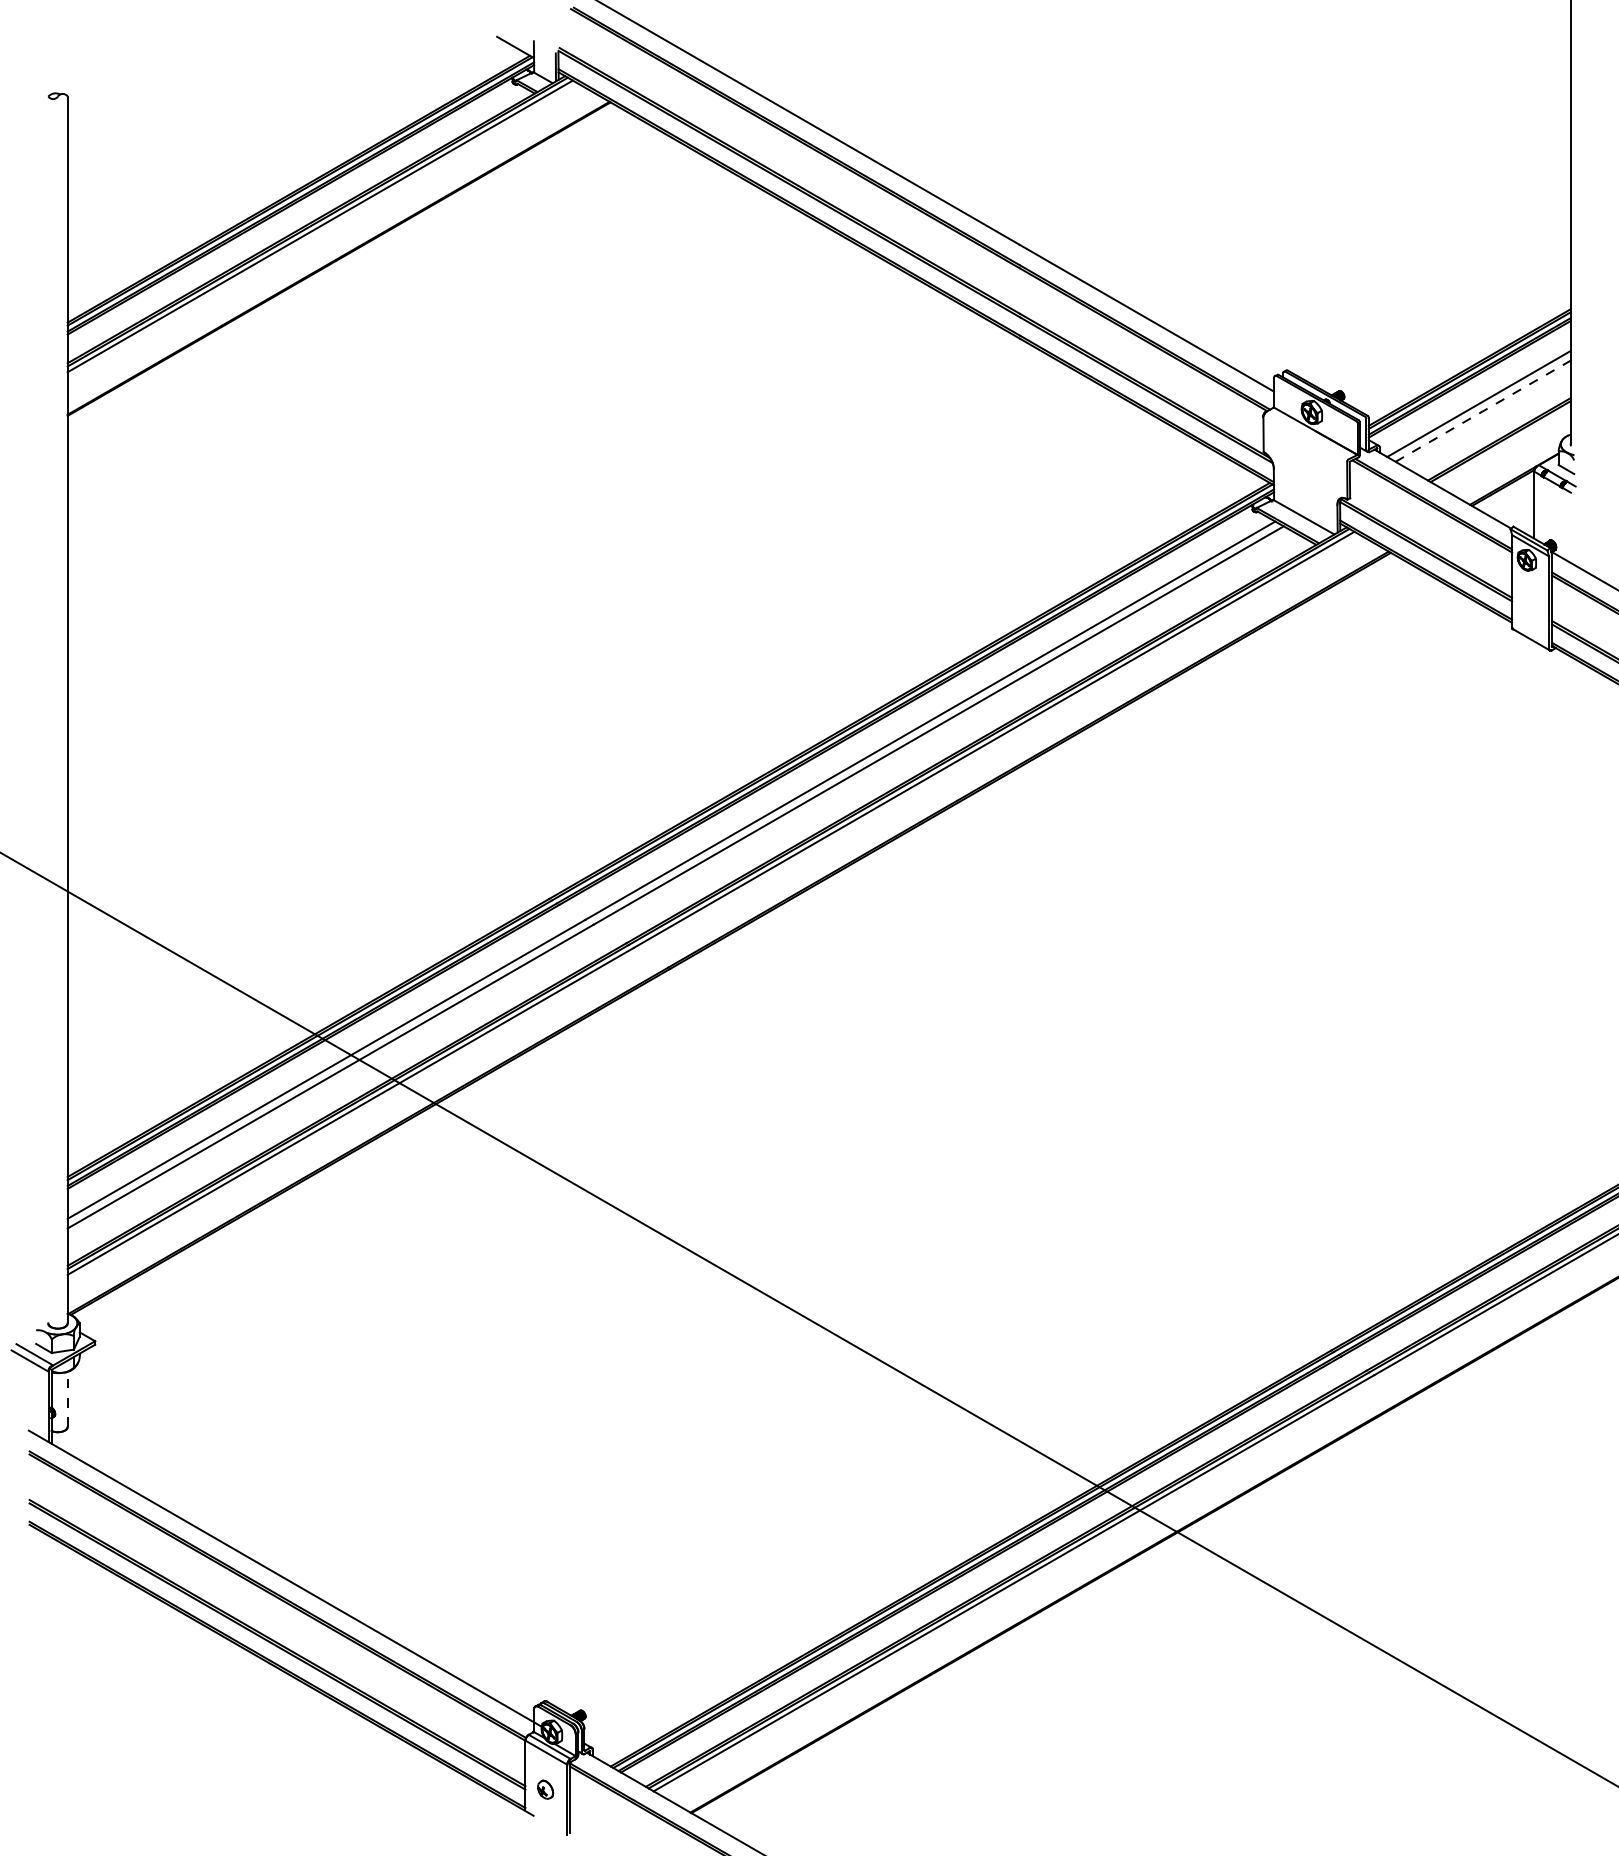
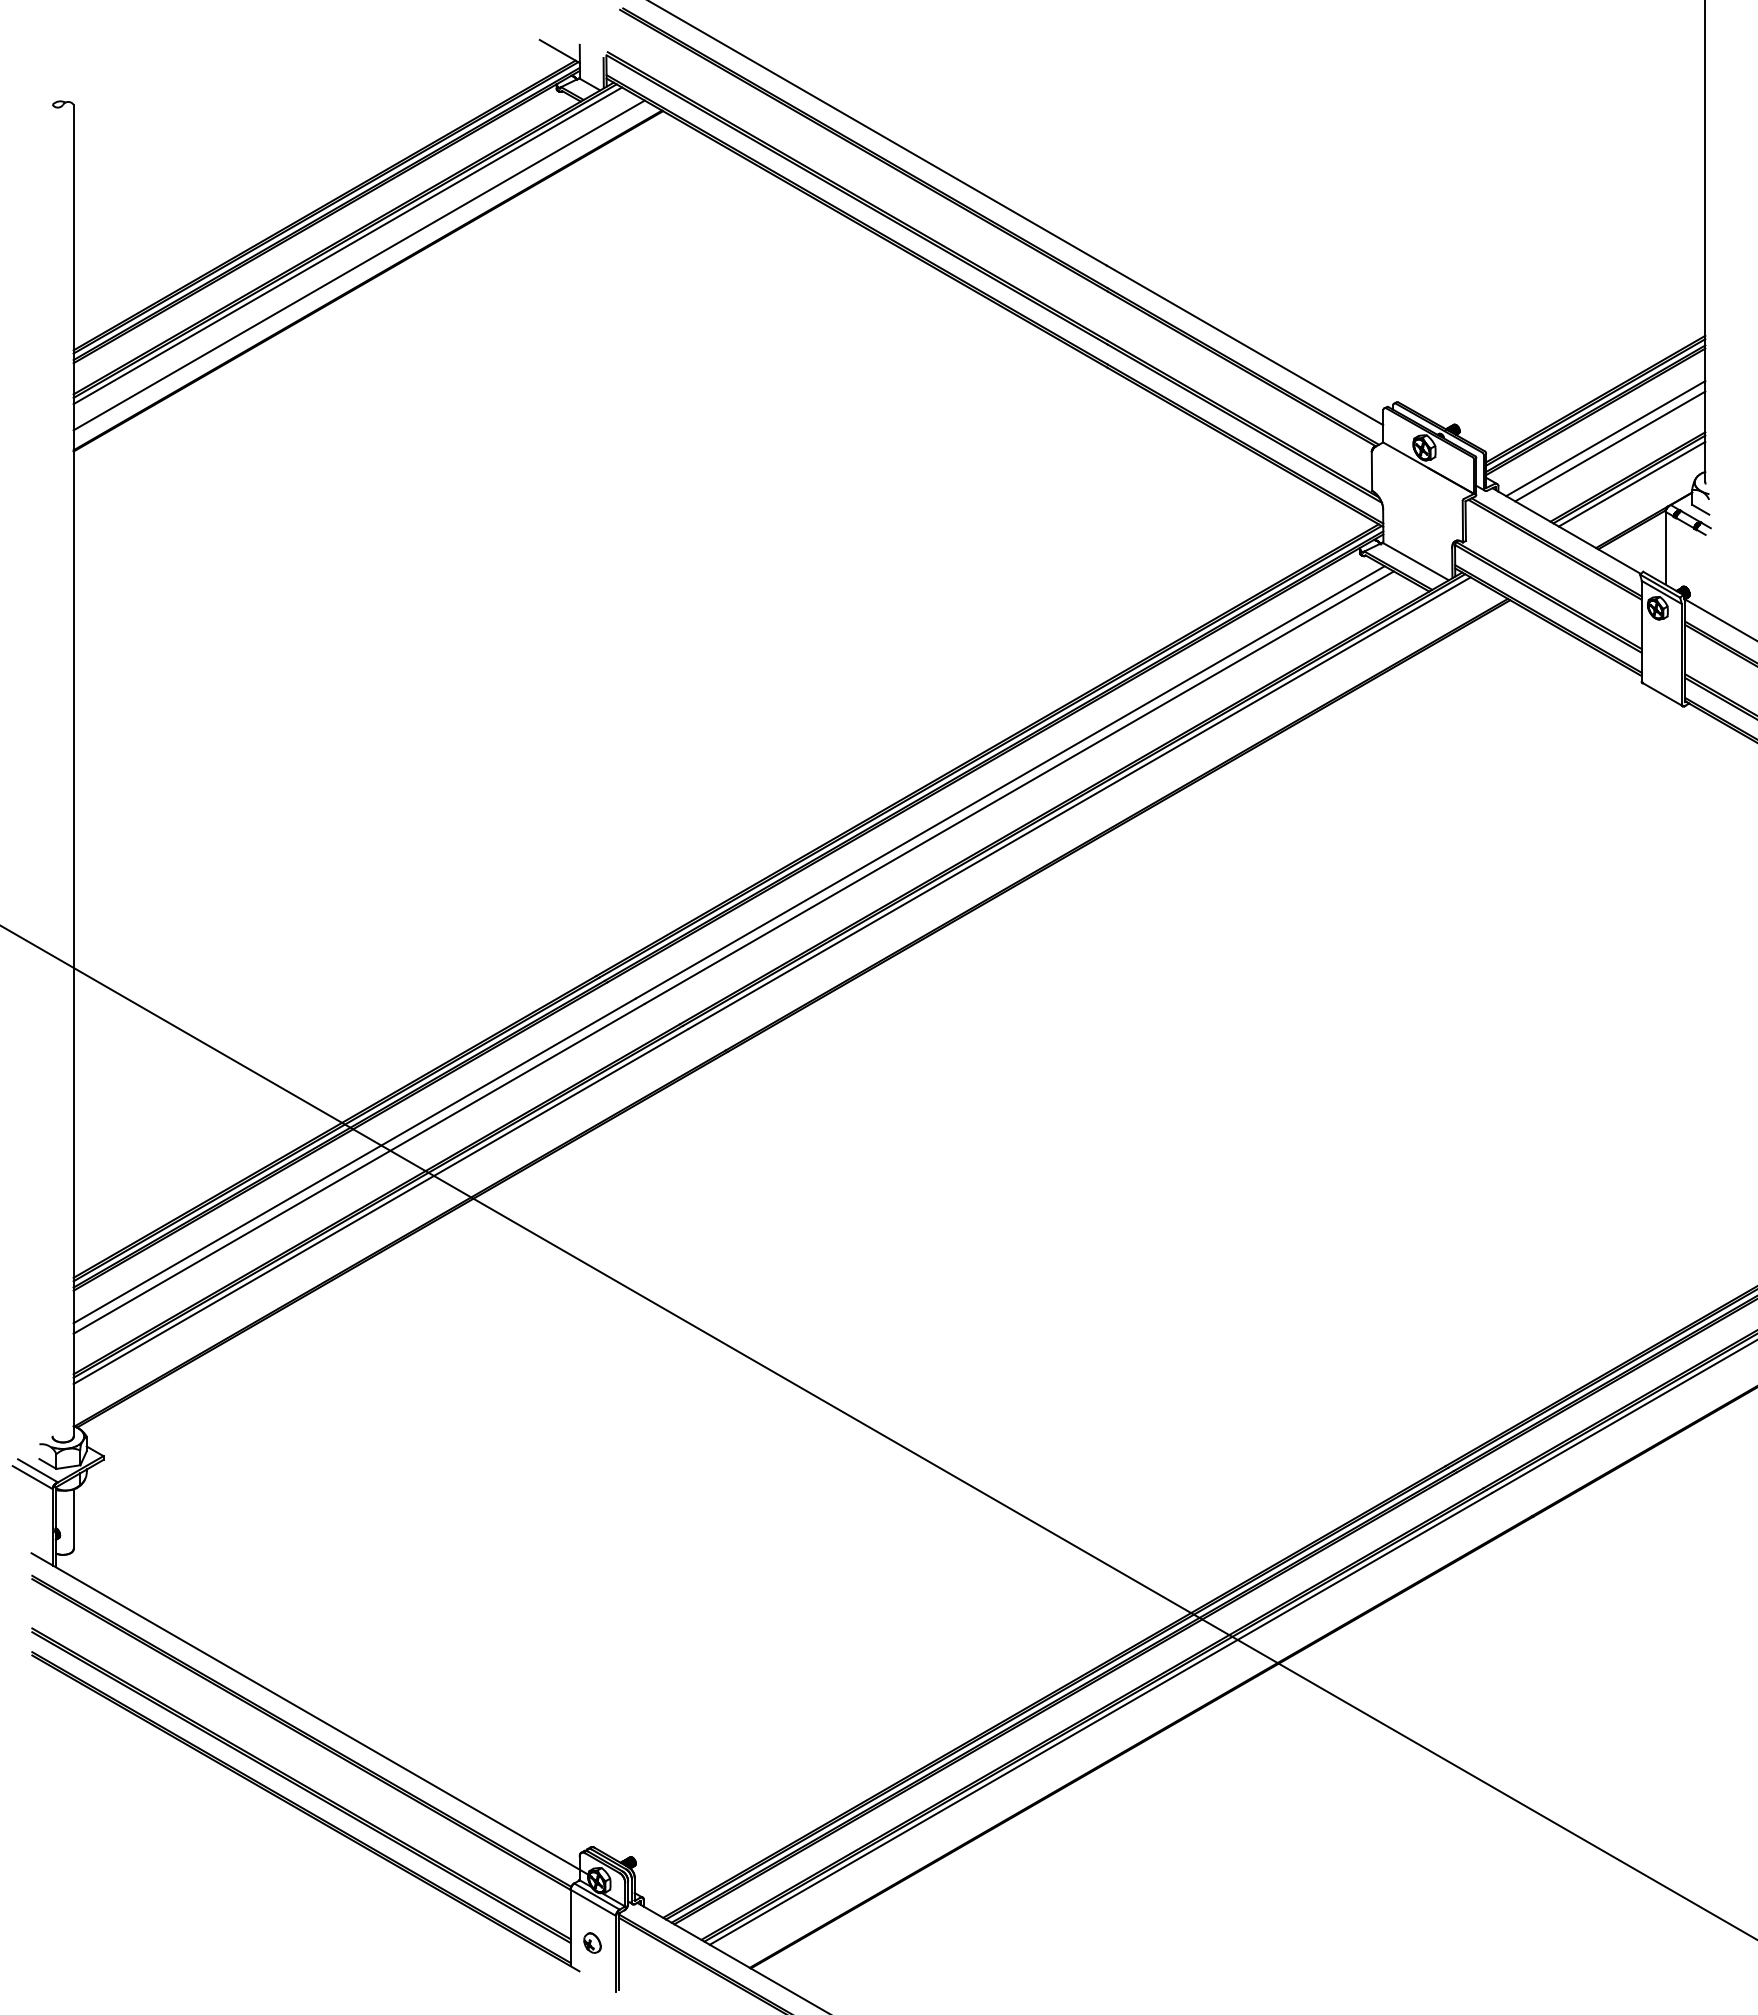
line: (330, 244) -> (358, 265), added
line: (1483, 411) -> (1610, 446), dashed -> solid
line: (1502, 445) -> (1631, 483), added
line: (67, 1399) -> (73, 1519), dashed -> solid

